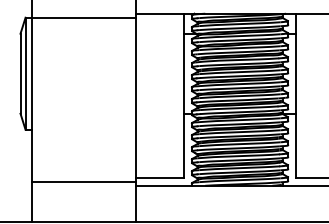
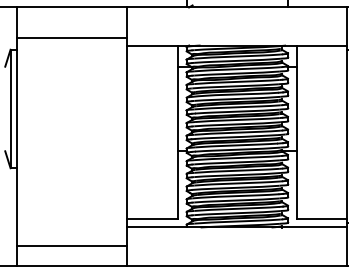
line: (84, 17) -> (72, 37), moved
line: (20, 73) -> (5, 108), removed
line: (84, 182) -> (72, 246), moved

